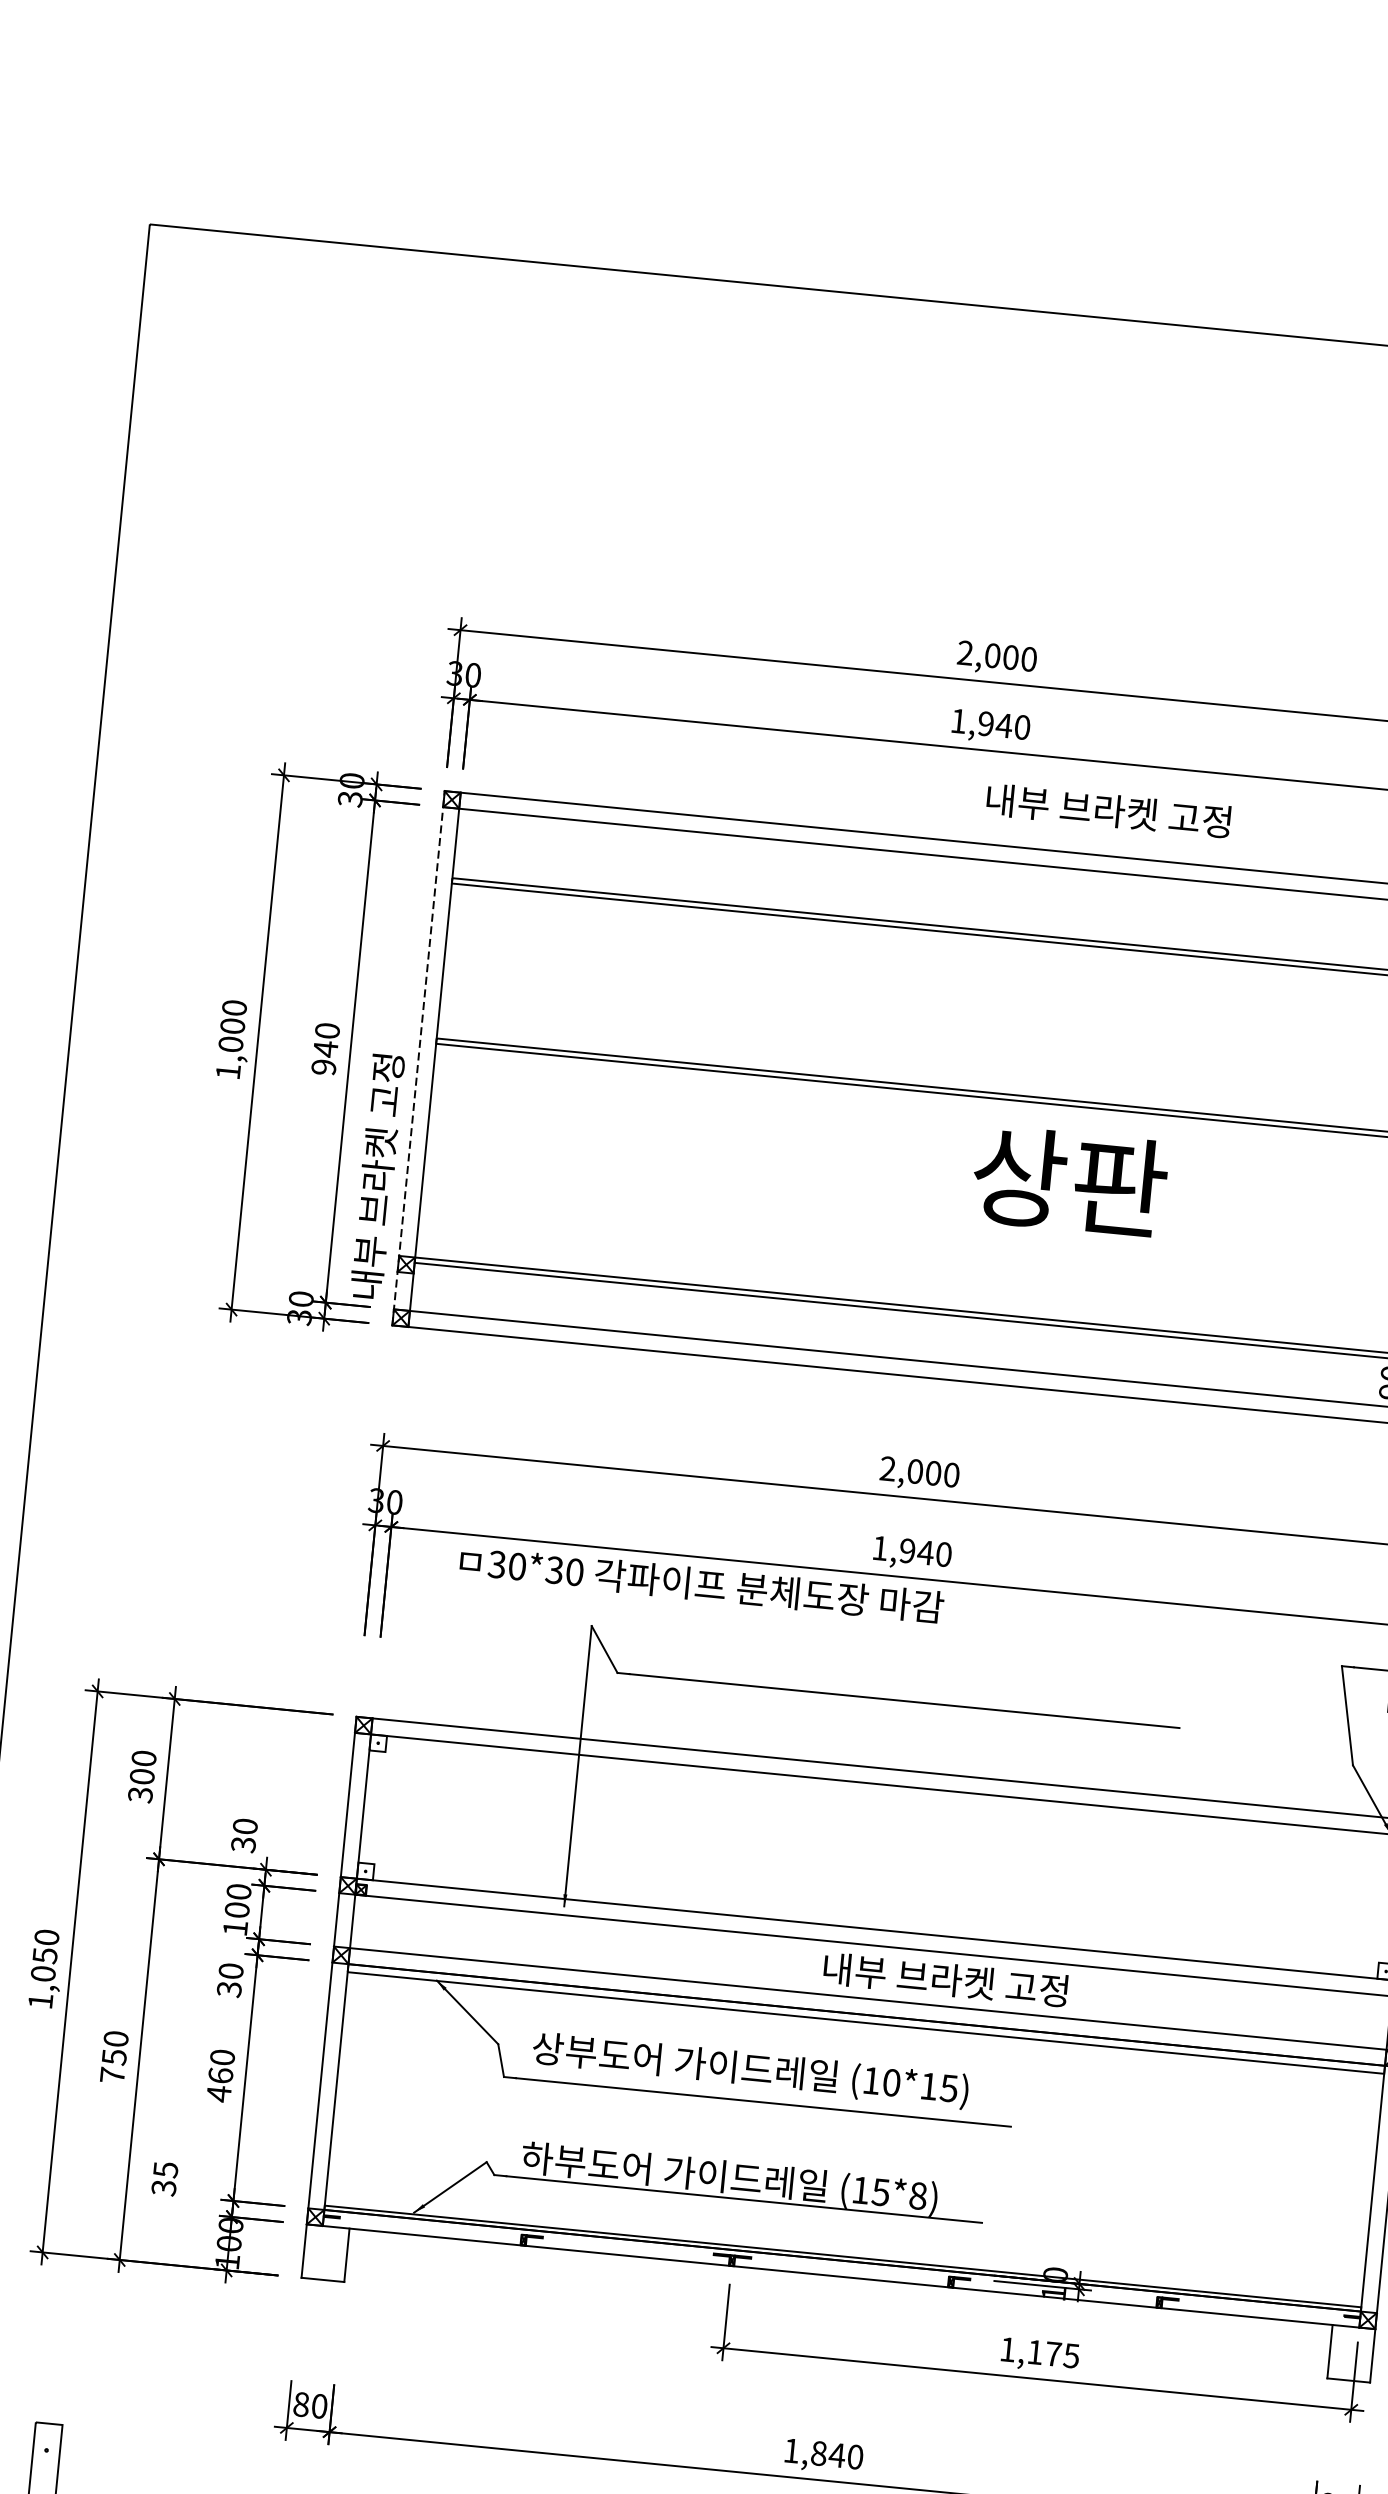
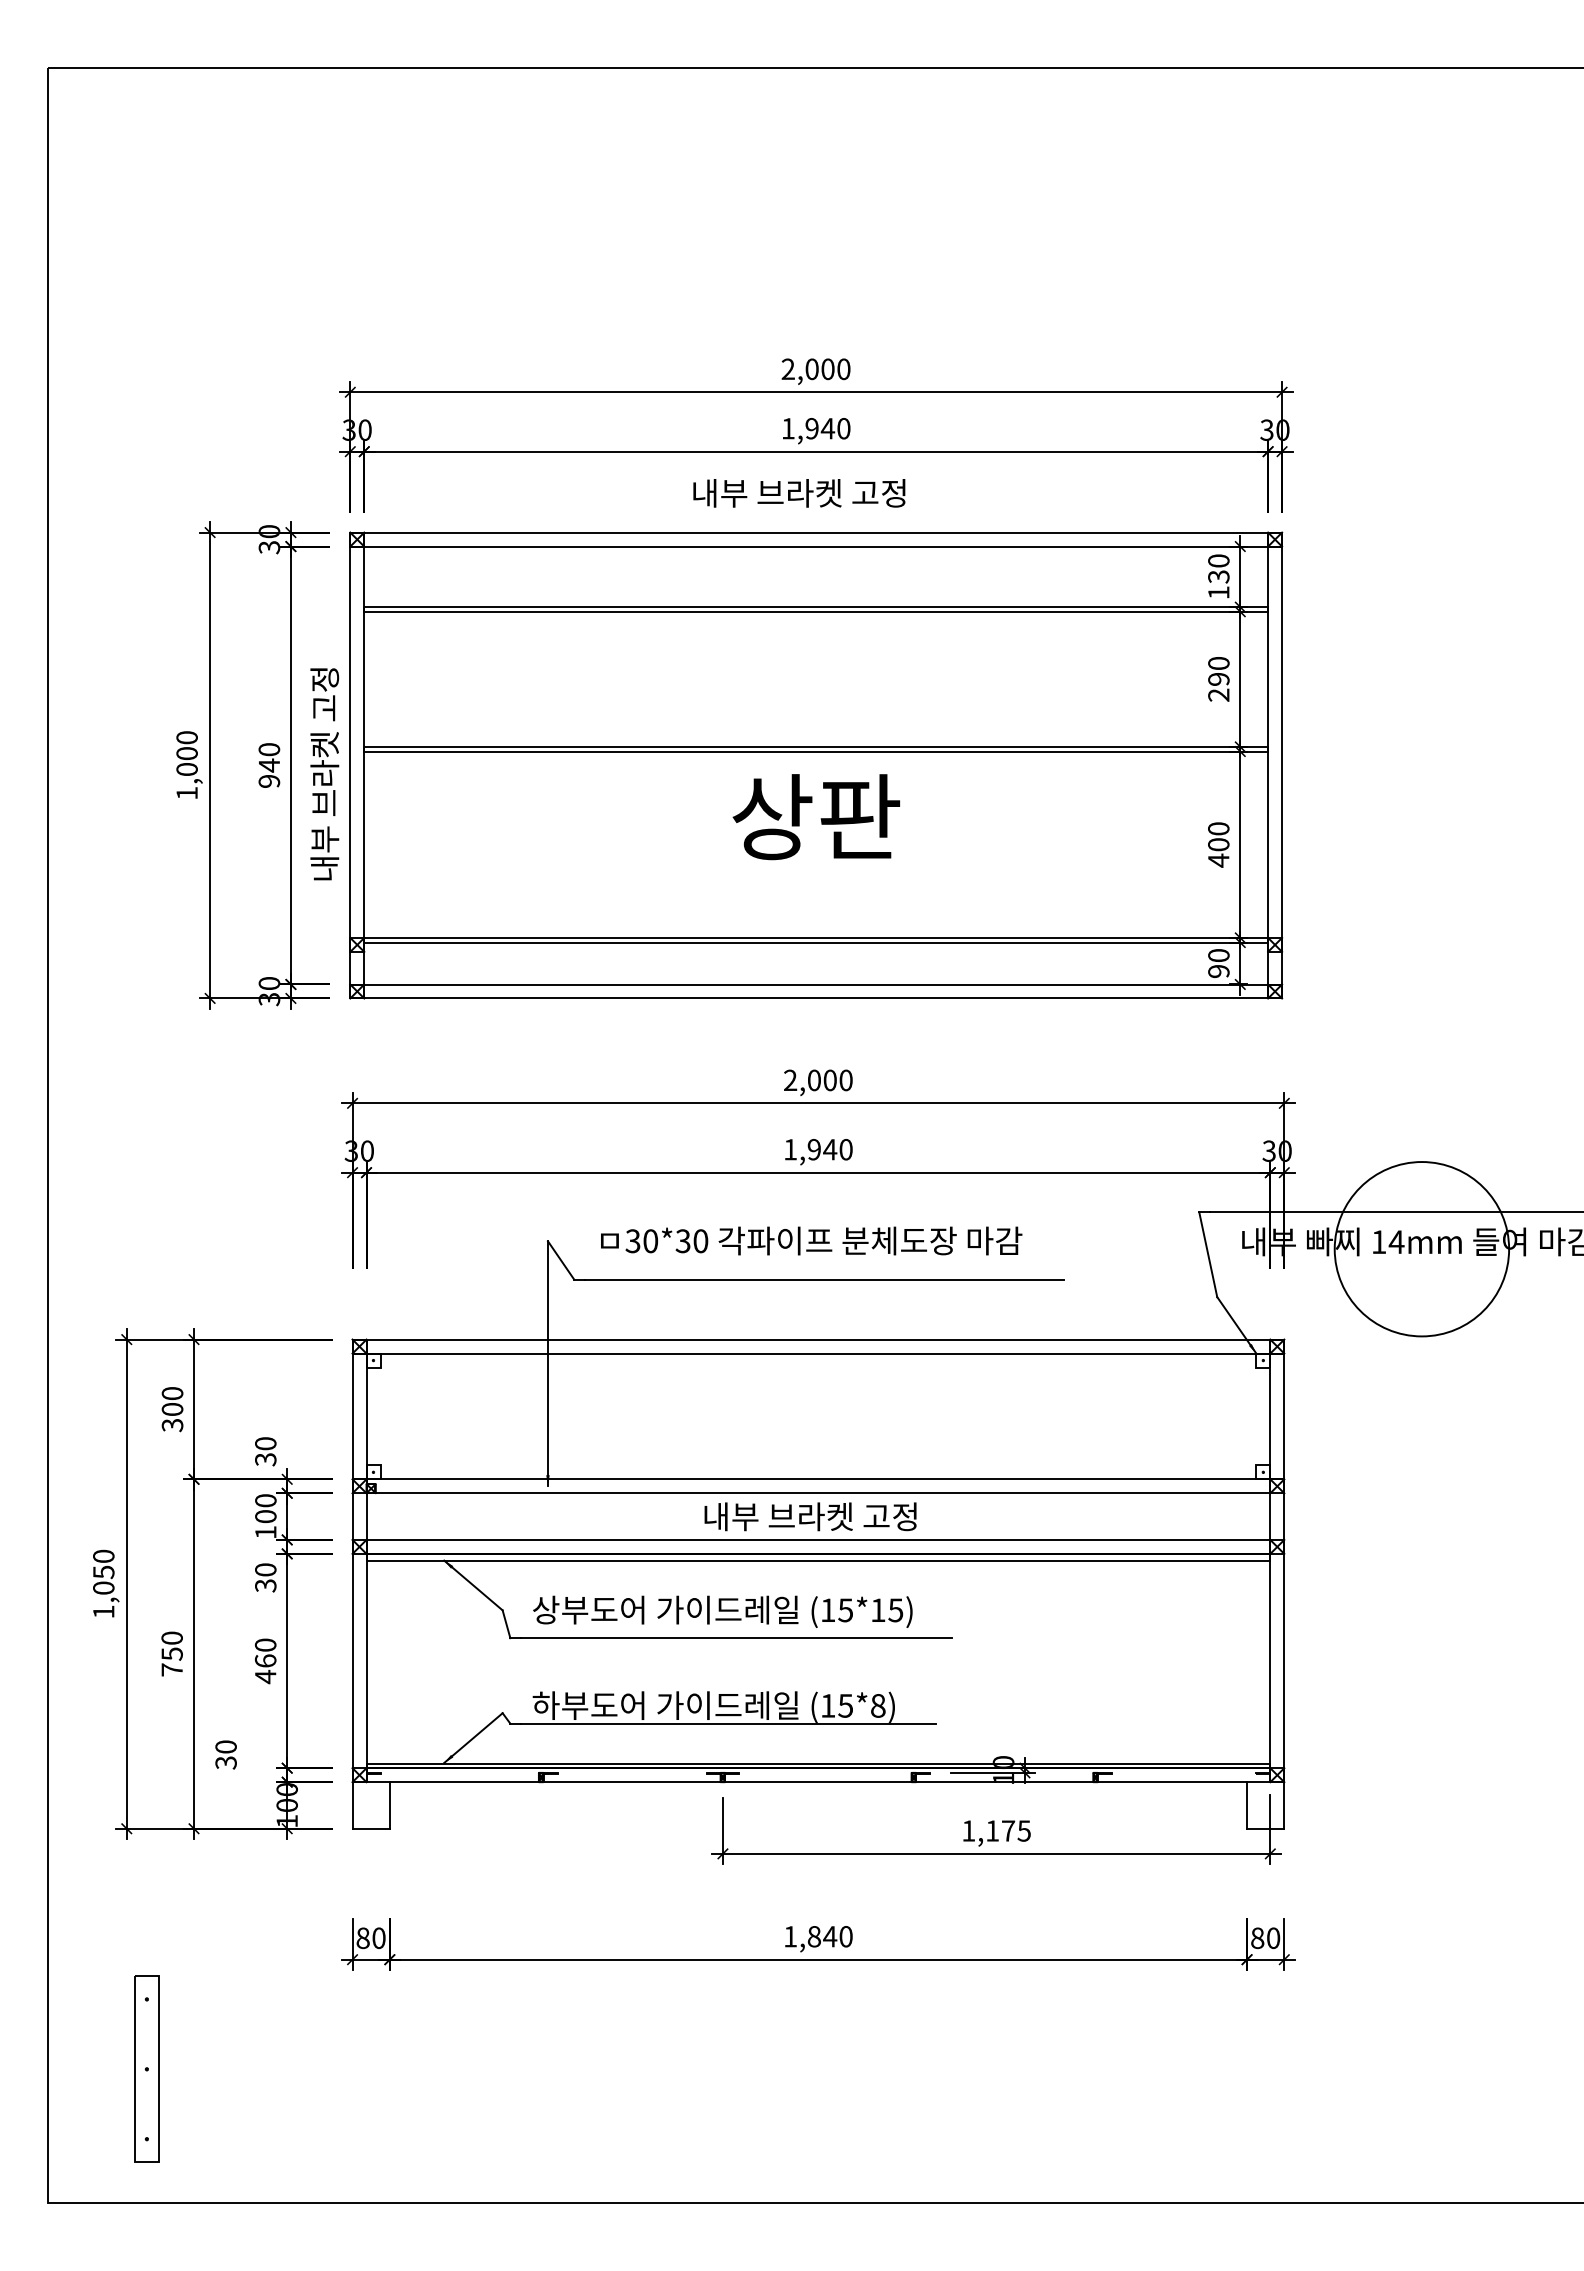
text: (1108, 810) -> (799, 493), moved
line: (418, 1058) -> (350, 765), dashed -> solid
text: (377, 1176) -> (324, 774), moved
text: (1068, 1182) -> (815, 817), moved
text: (701, 1583) -> (811, 1240), moved
text: (945, 1979) -> (810, 1516), moved
text: (891, 2082) -> (845, 1610), (10*15) -> (15*15)
text: (165, 2169) -> (225, 1746), 35 -> 30

